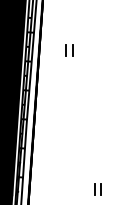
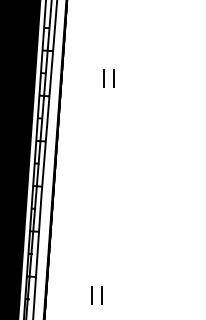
part: (97, 189) -> (95, 295), moved

